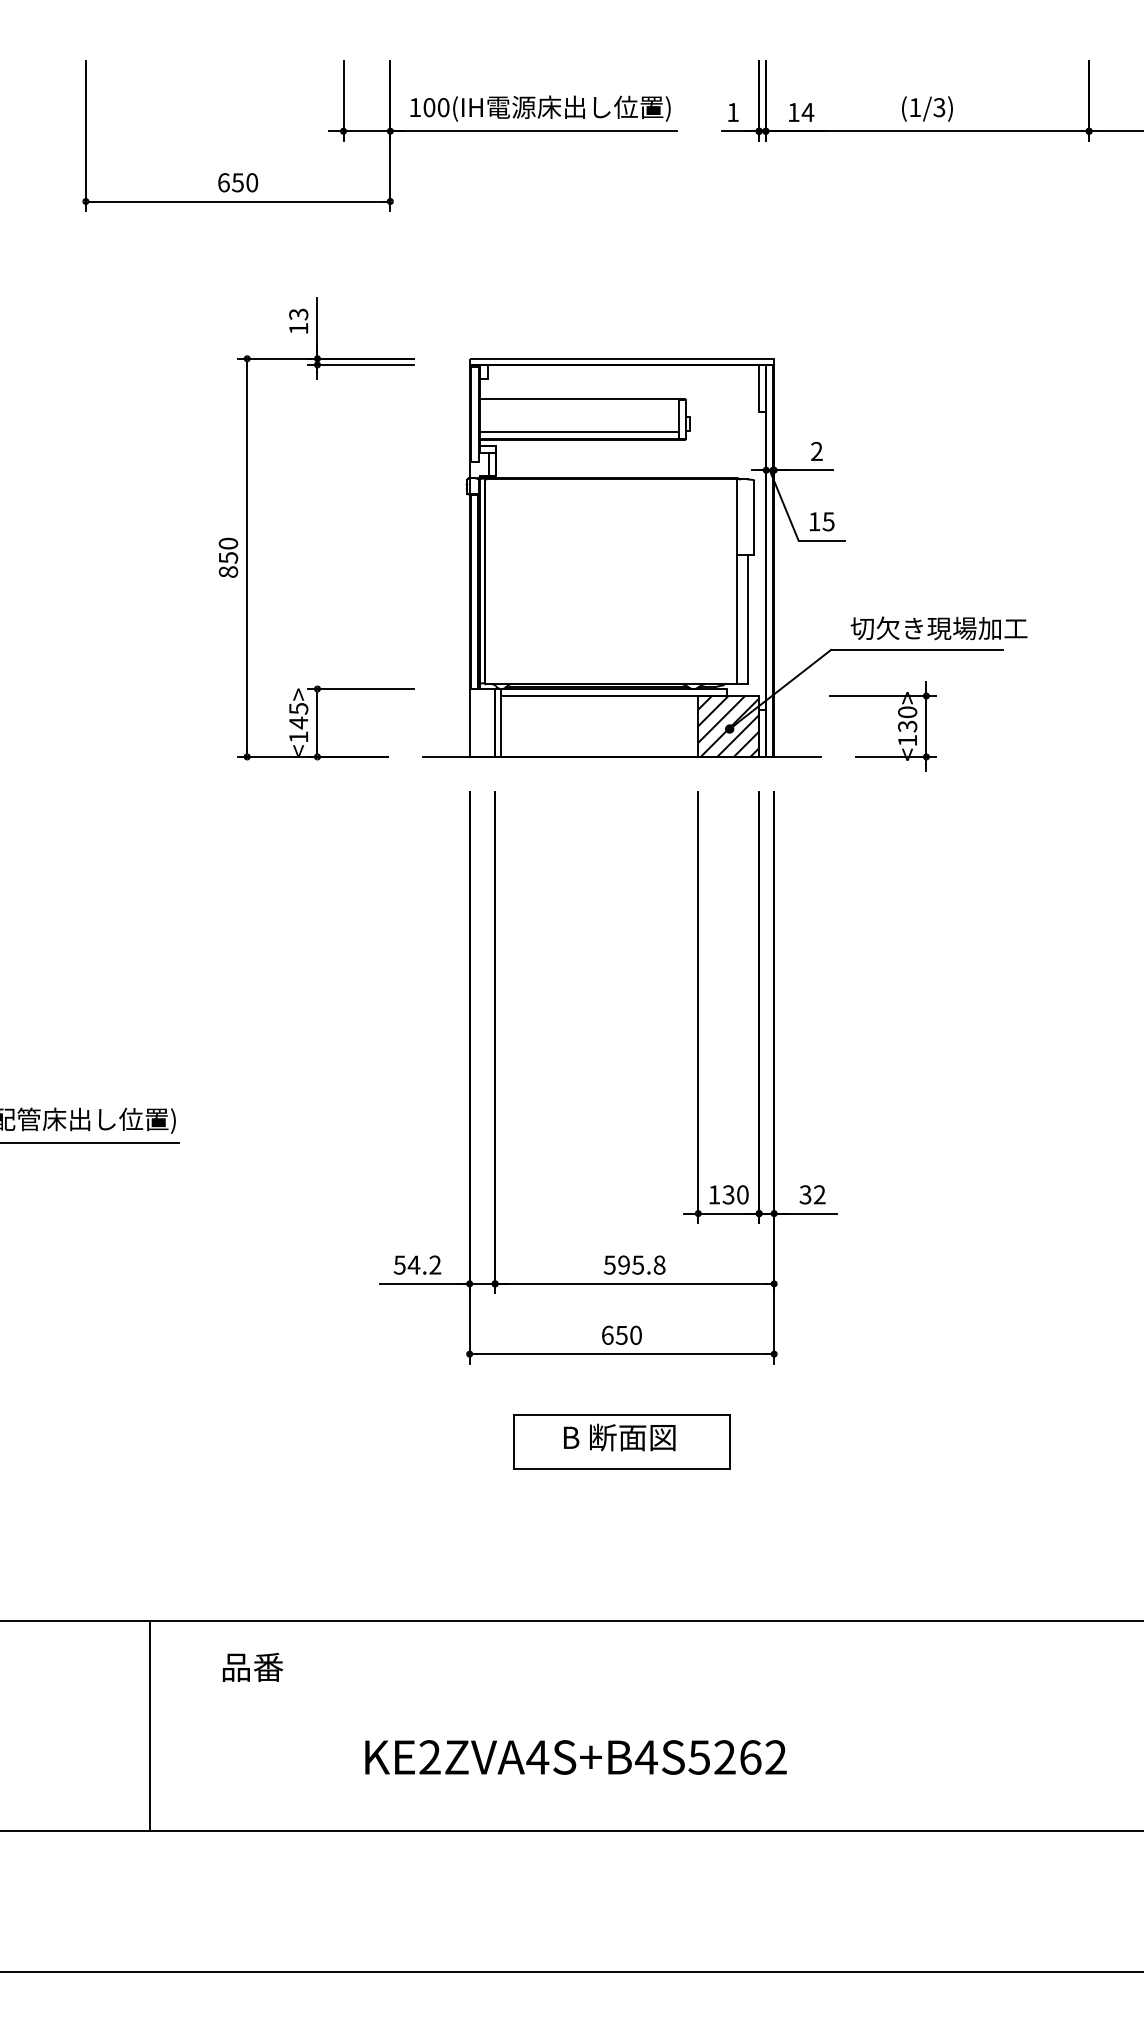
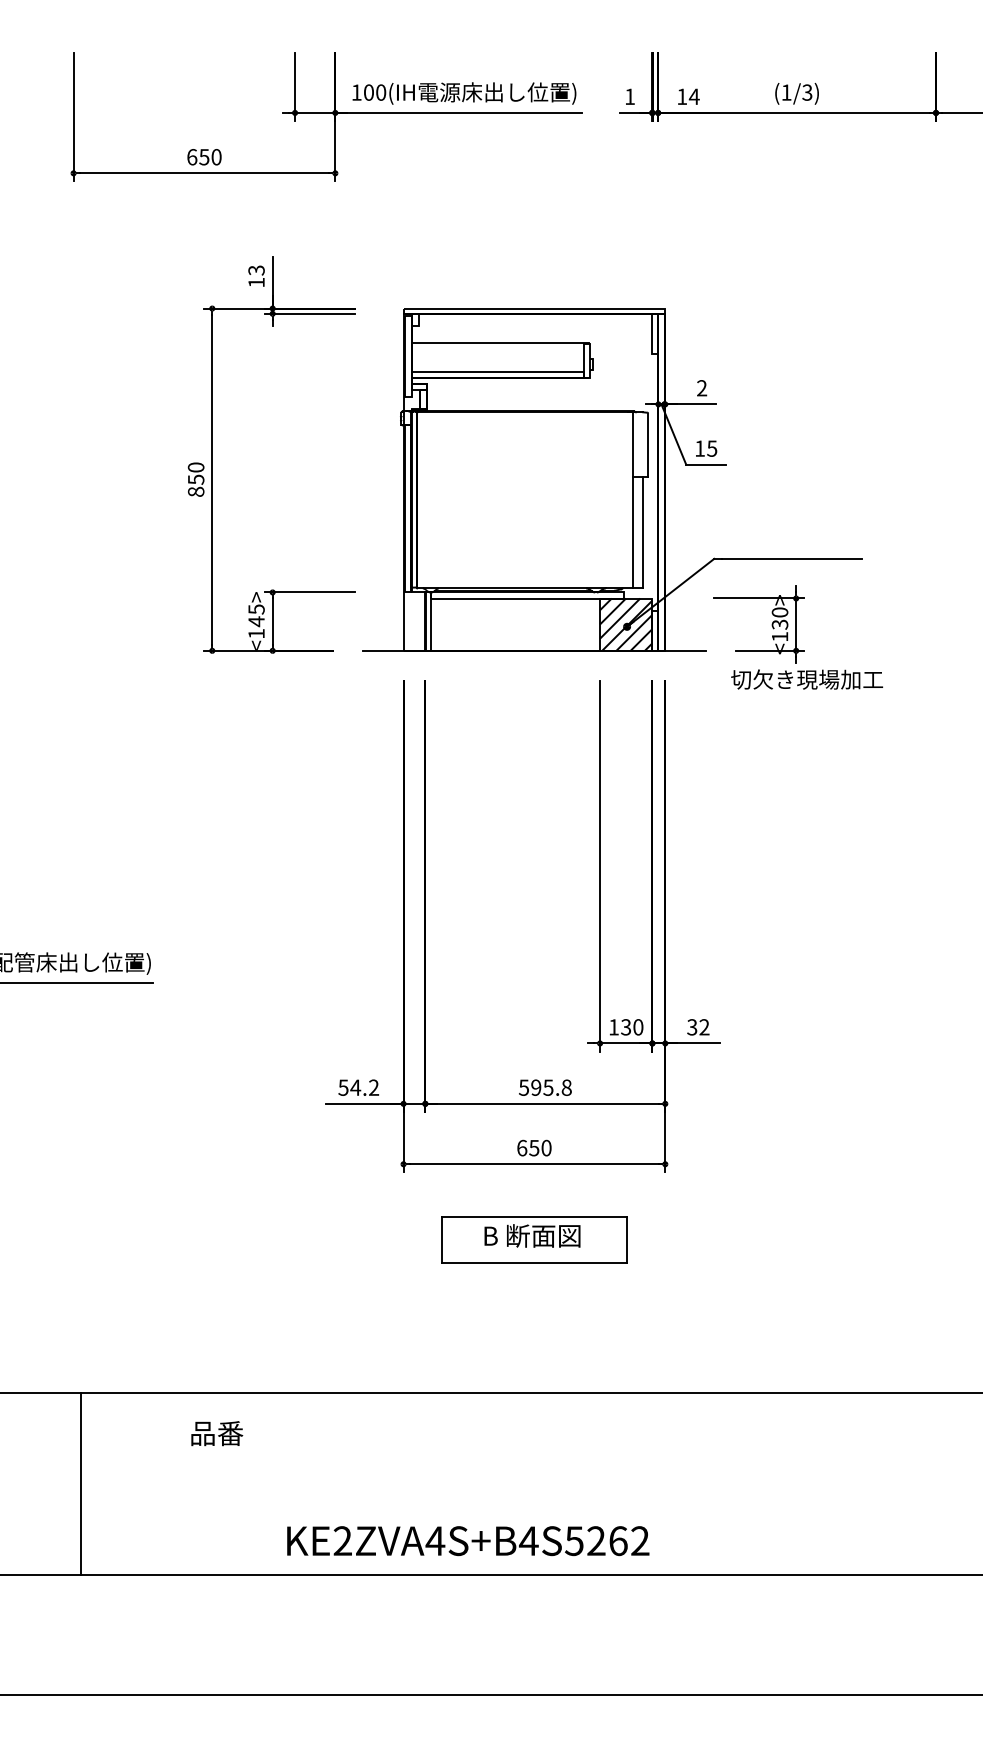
text: (938, 628) -> (806, 679), moved
line: (149, 1725) -> (80, 1483), moved
text: (575, 1757) -> (467, 1541), moved

